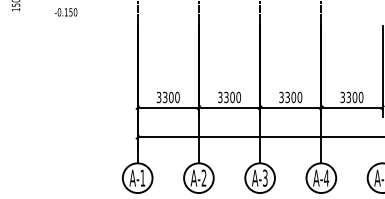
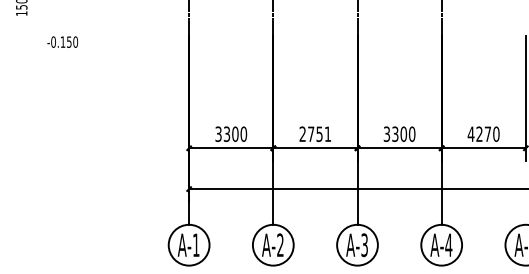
text: (65, 11) -> (62, 41), moved
text: (229, 97) -> (315, 134), 3300 -> 2751
text: (348, 97) -> (479, 134), 3300 -> 4270

